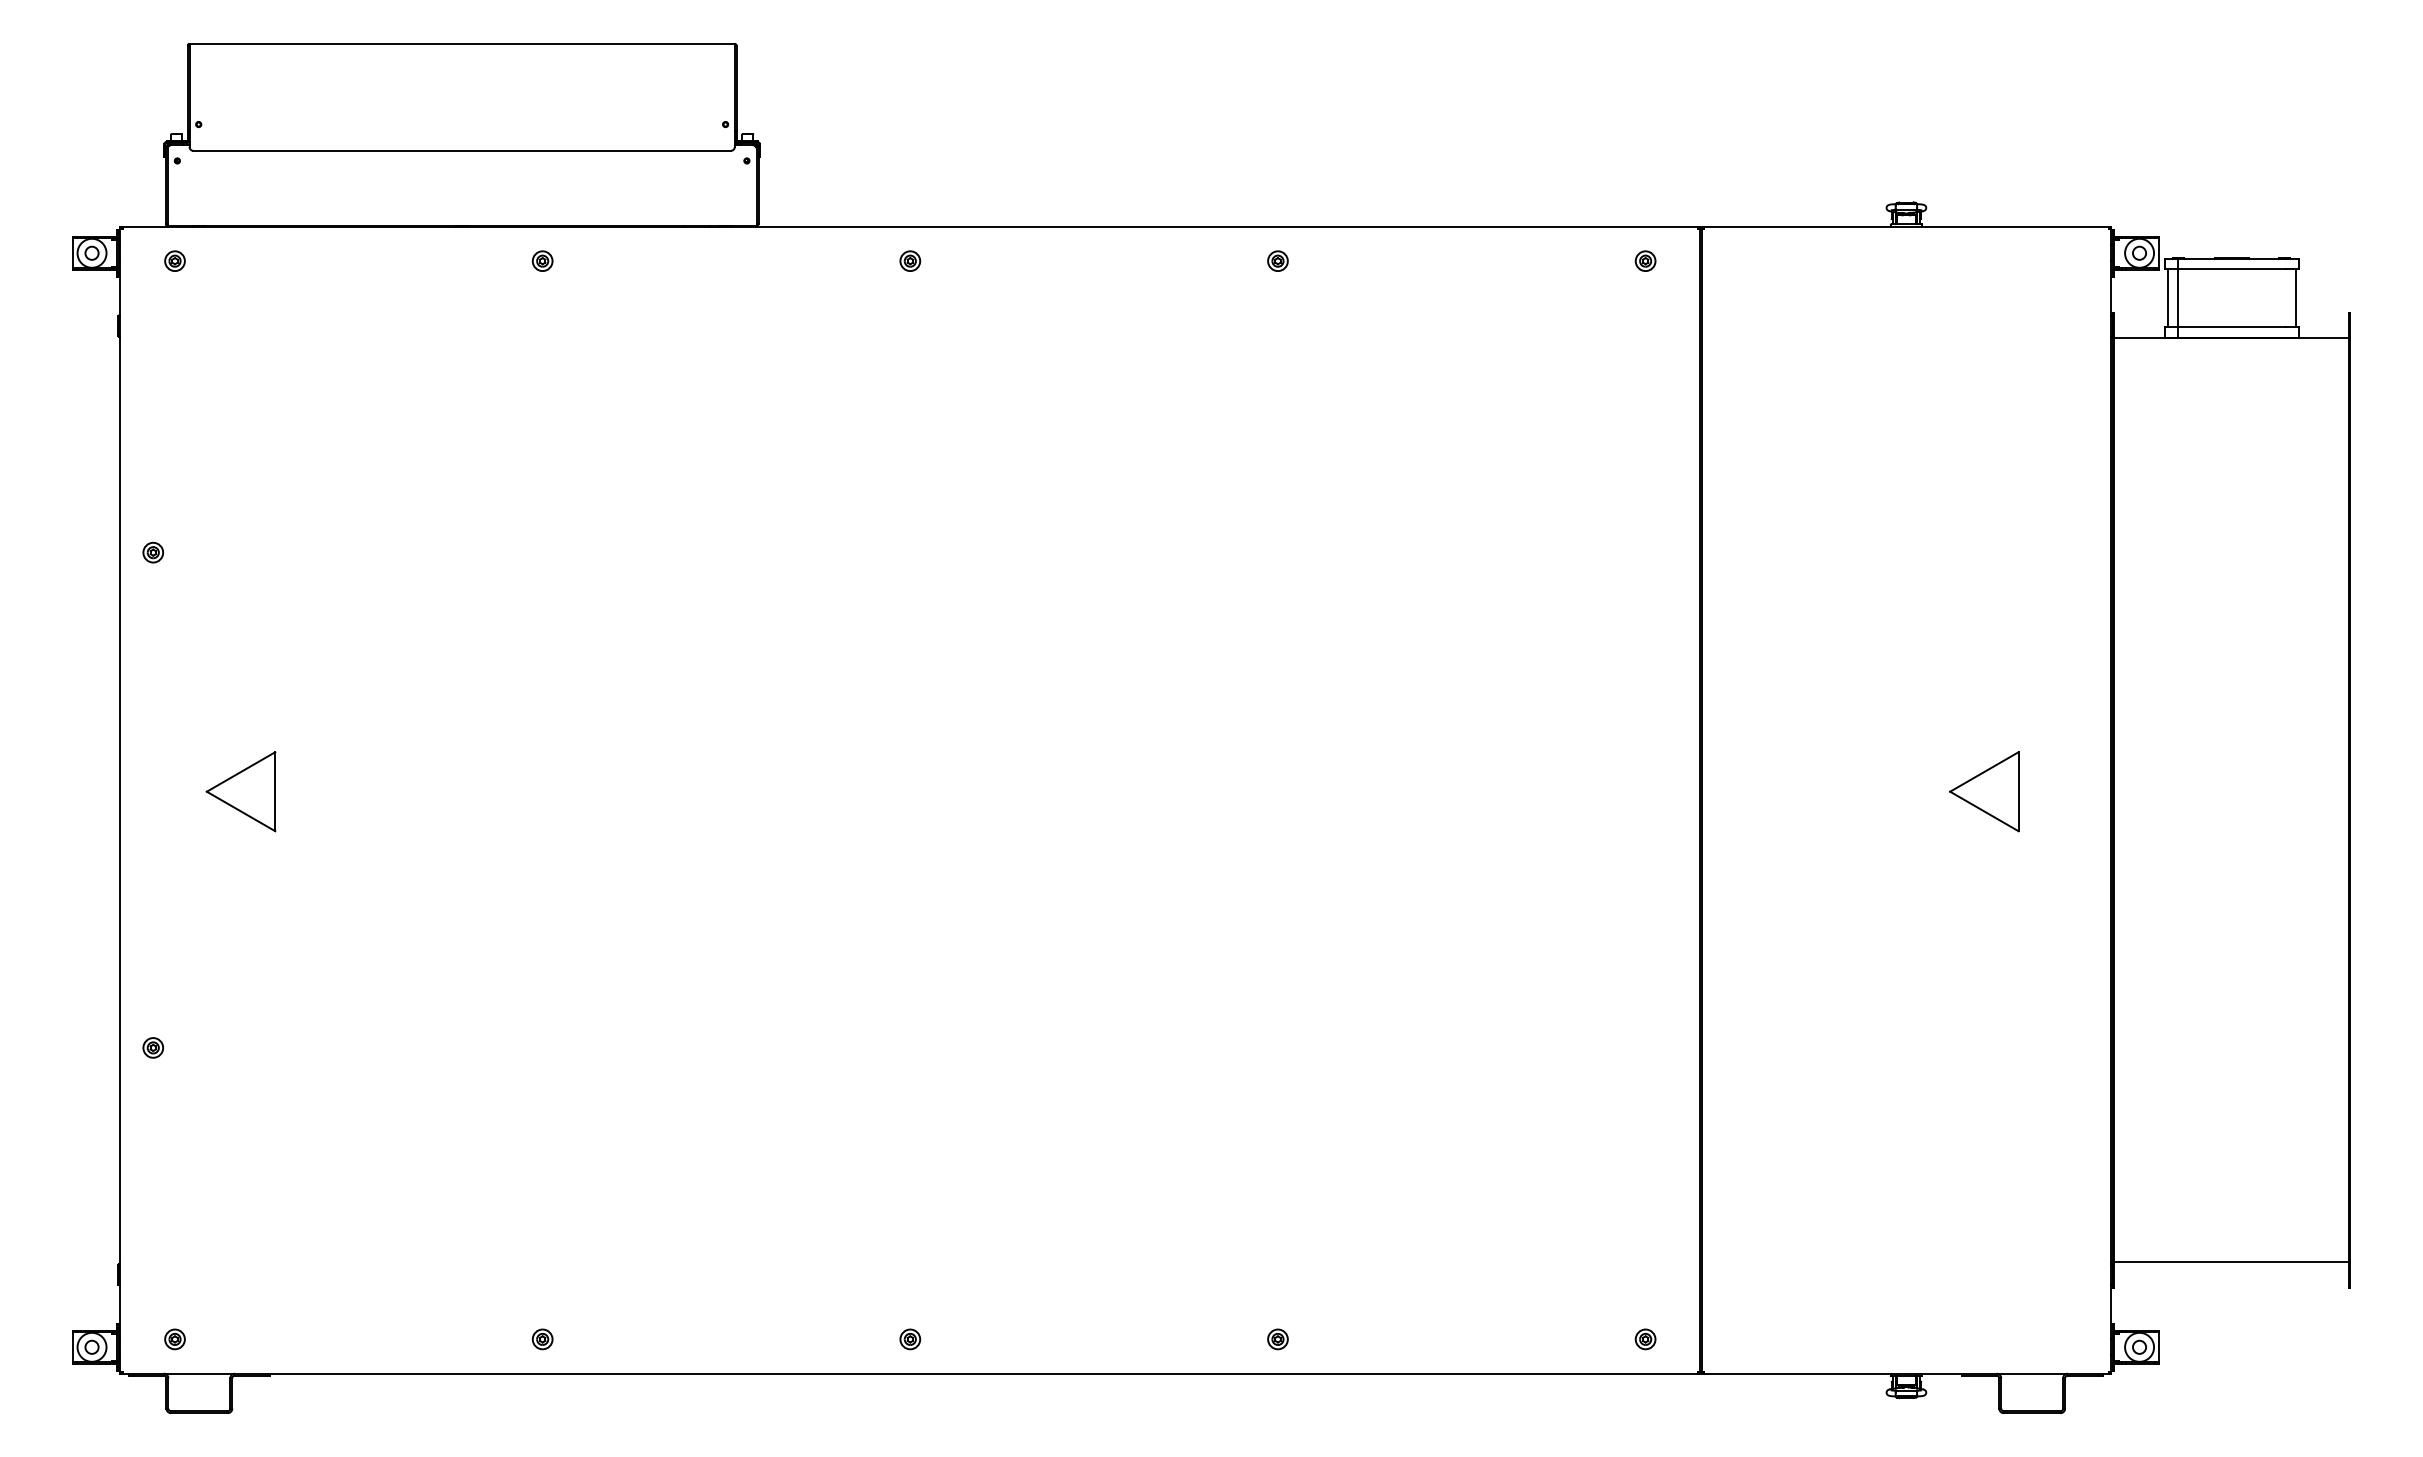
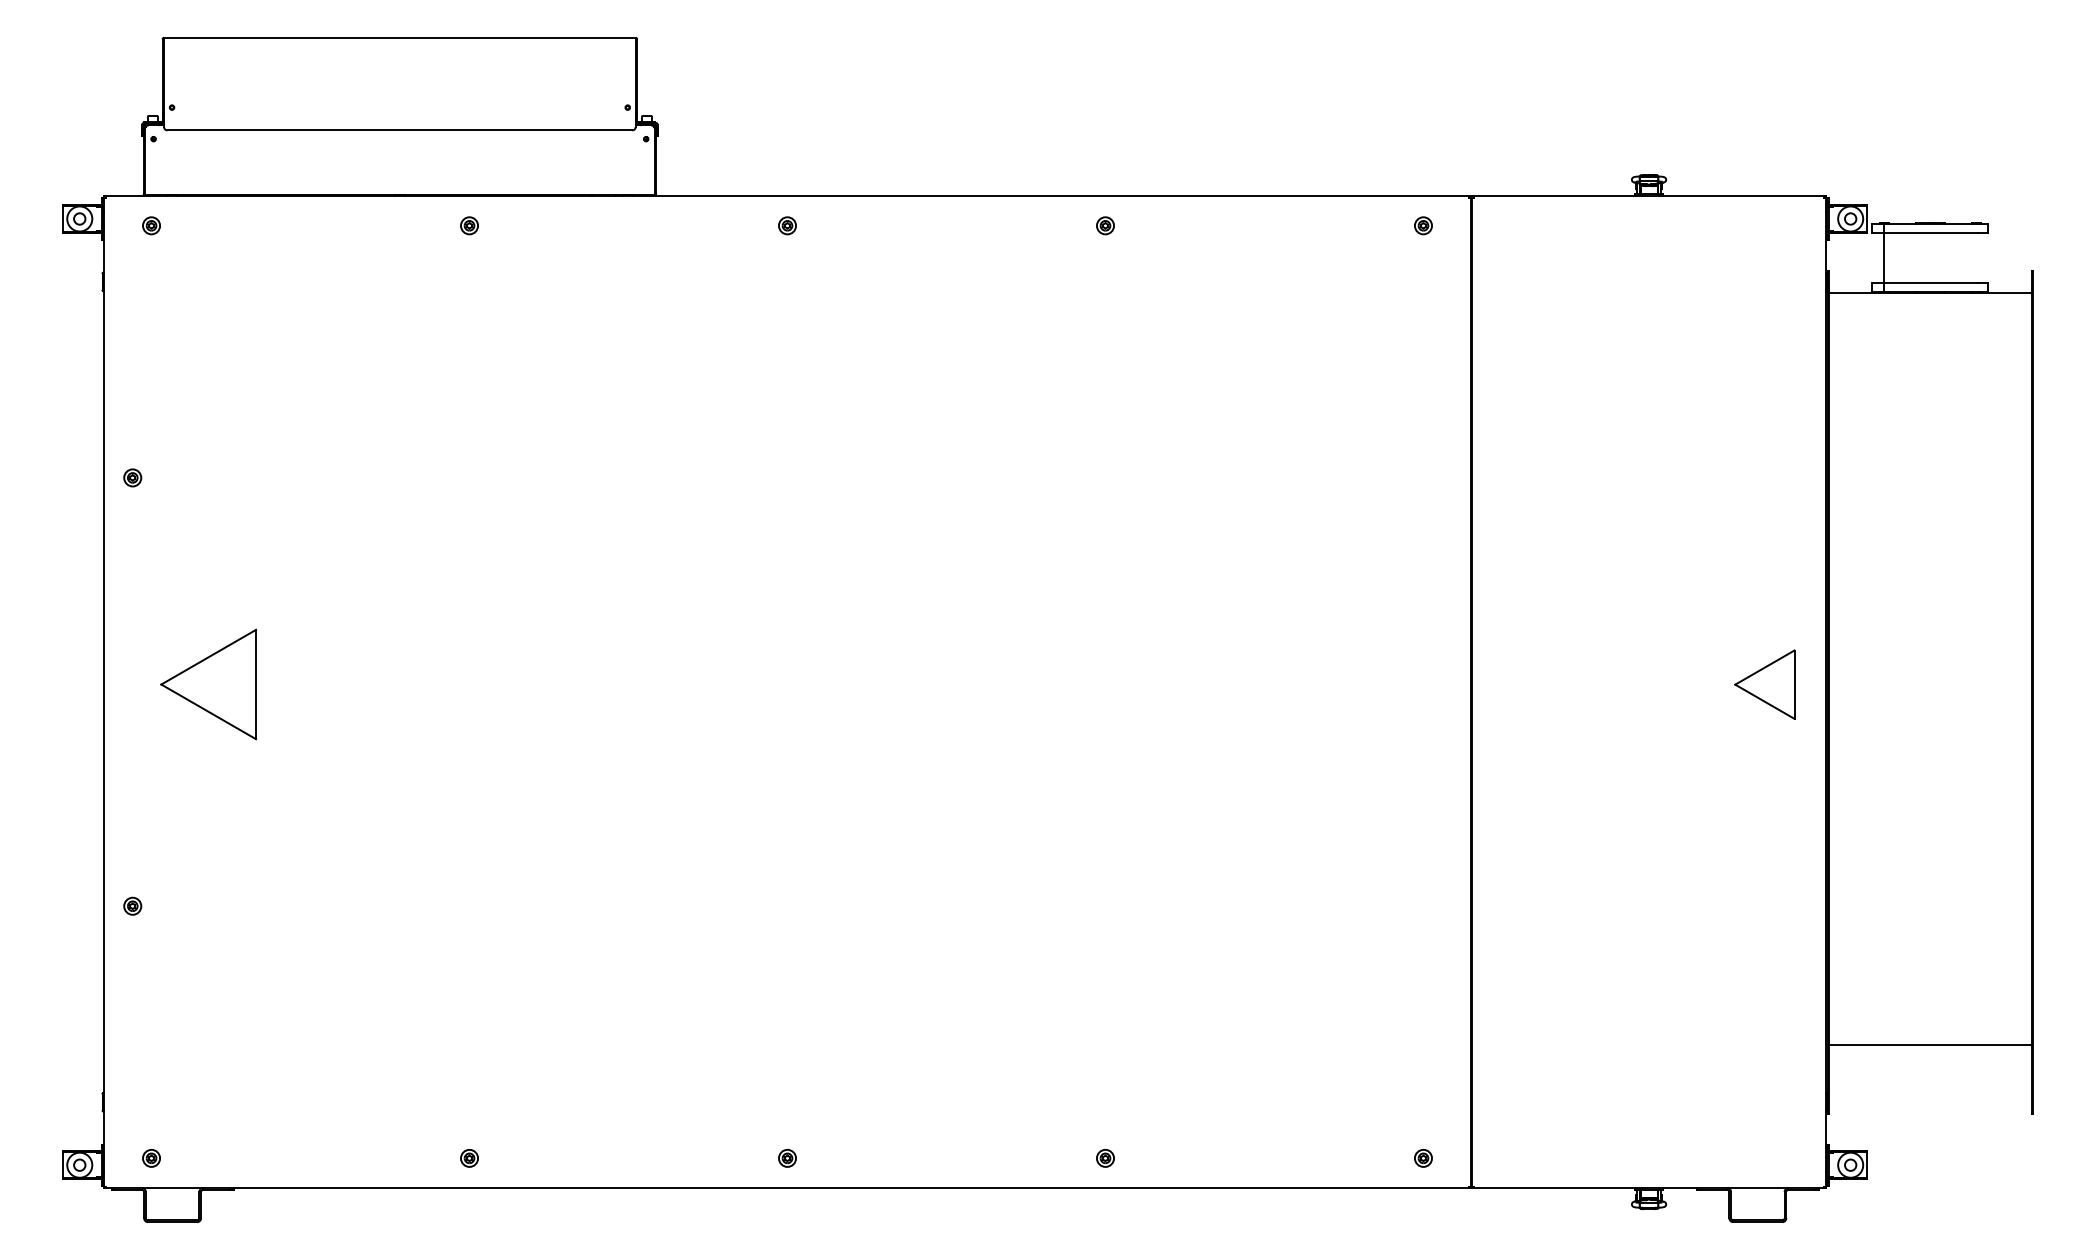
line: (2167, 298) -> (1874, 258), removed
line: (2295, 298) -> (1985, 258), removed
part: (240, 791) -> (208, 684), size x1.6
part: (1984, 791) -> (1765, 684), moved
line: (2231, 1262) -> (1930, 1045), moved

